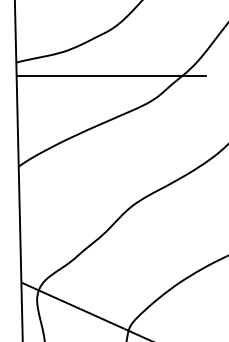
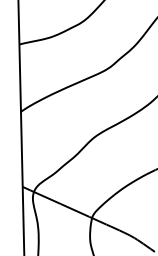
line: (110, 76) -> (80, 53), removed

